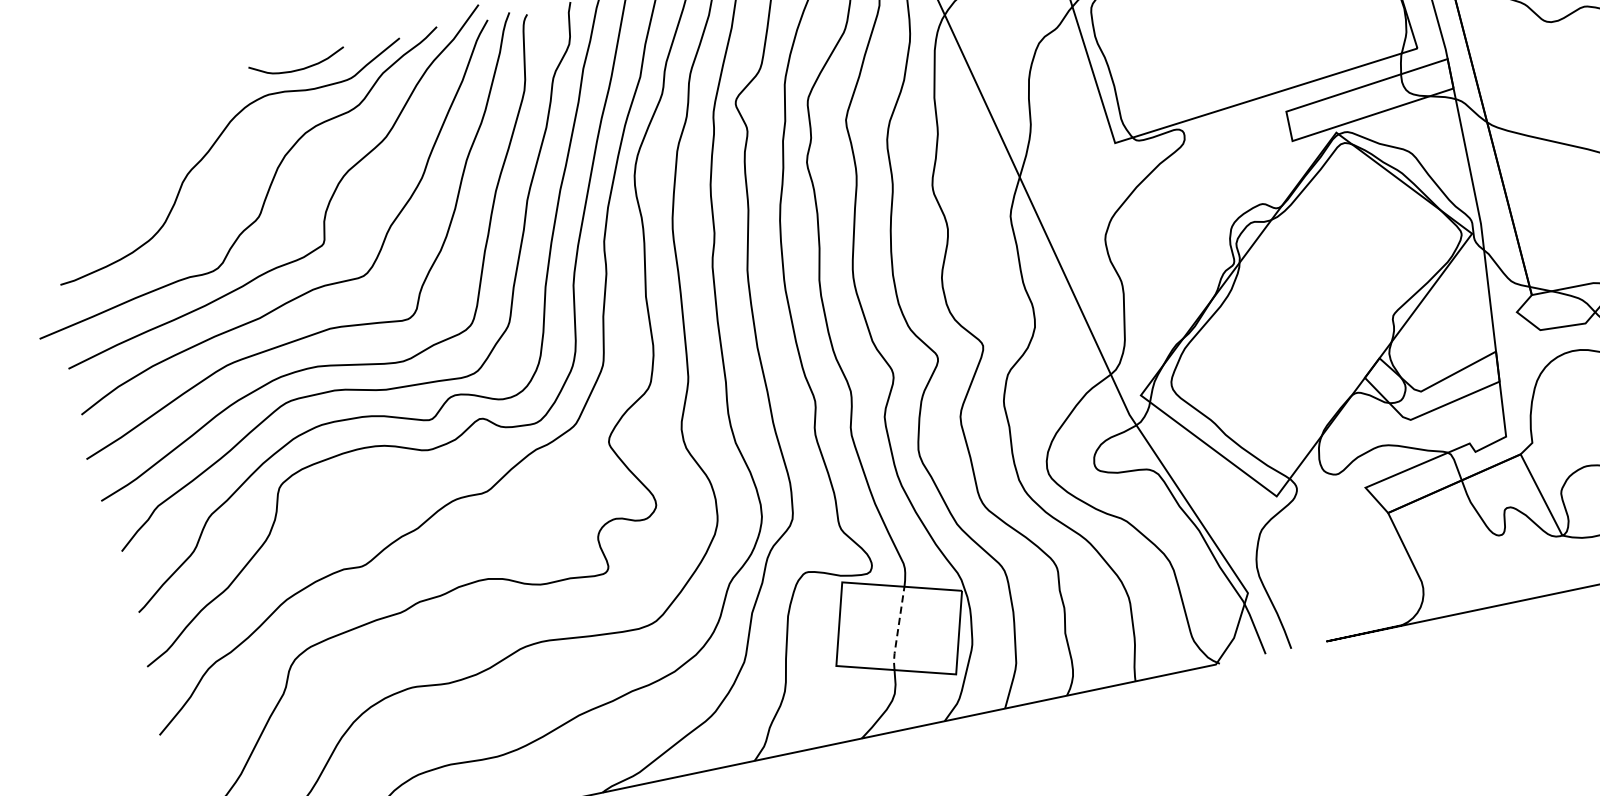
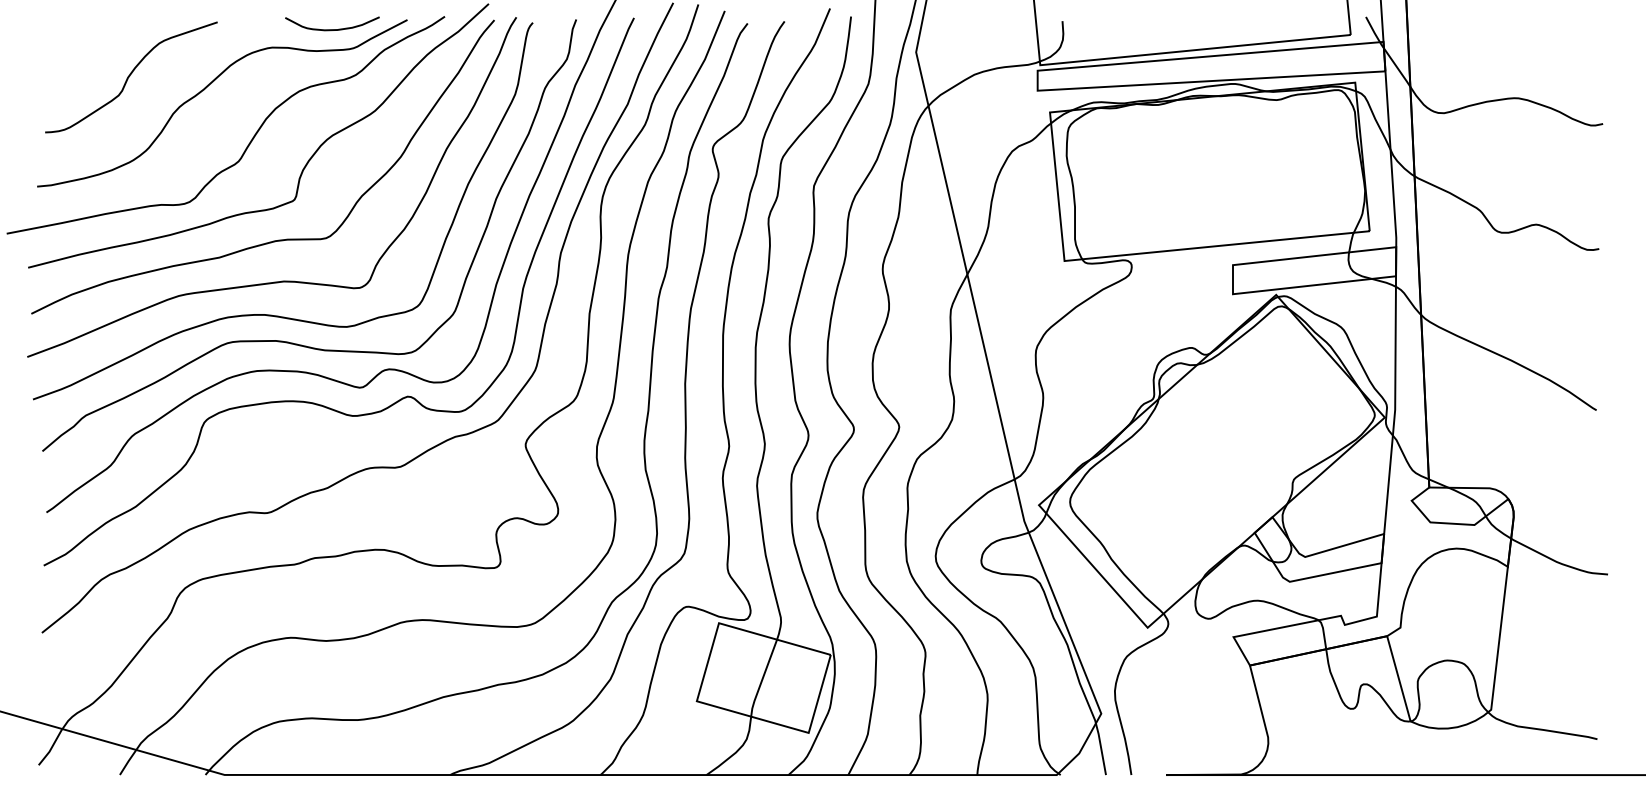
curve: (298, 69) -> (332, 29), moved
curve: (131, 153) -> (130, 76), added
line: (897, 629) -> (762, 678), dashed -> solid

